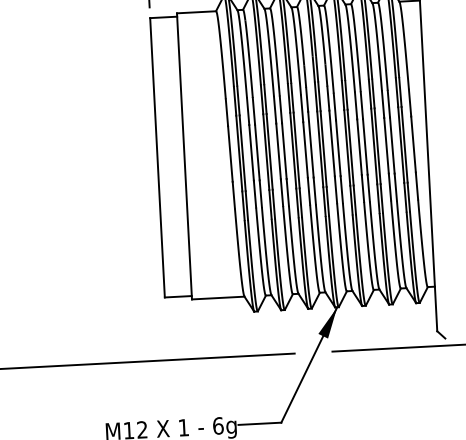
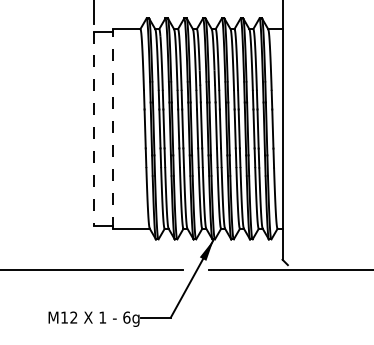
line: (184, 155) -> (113, 128), solid -> dashed
line: (157, 158) -> (94, 129), solid -> dashed

